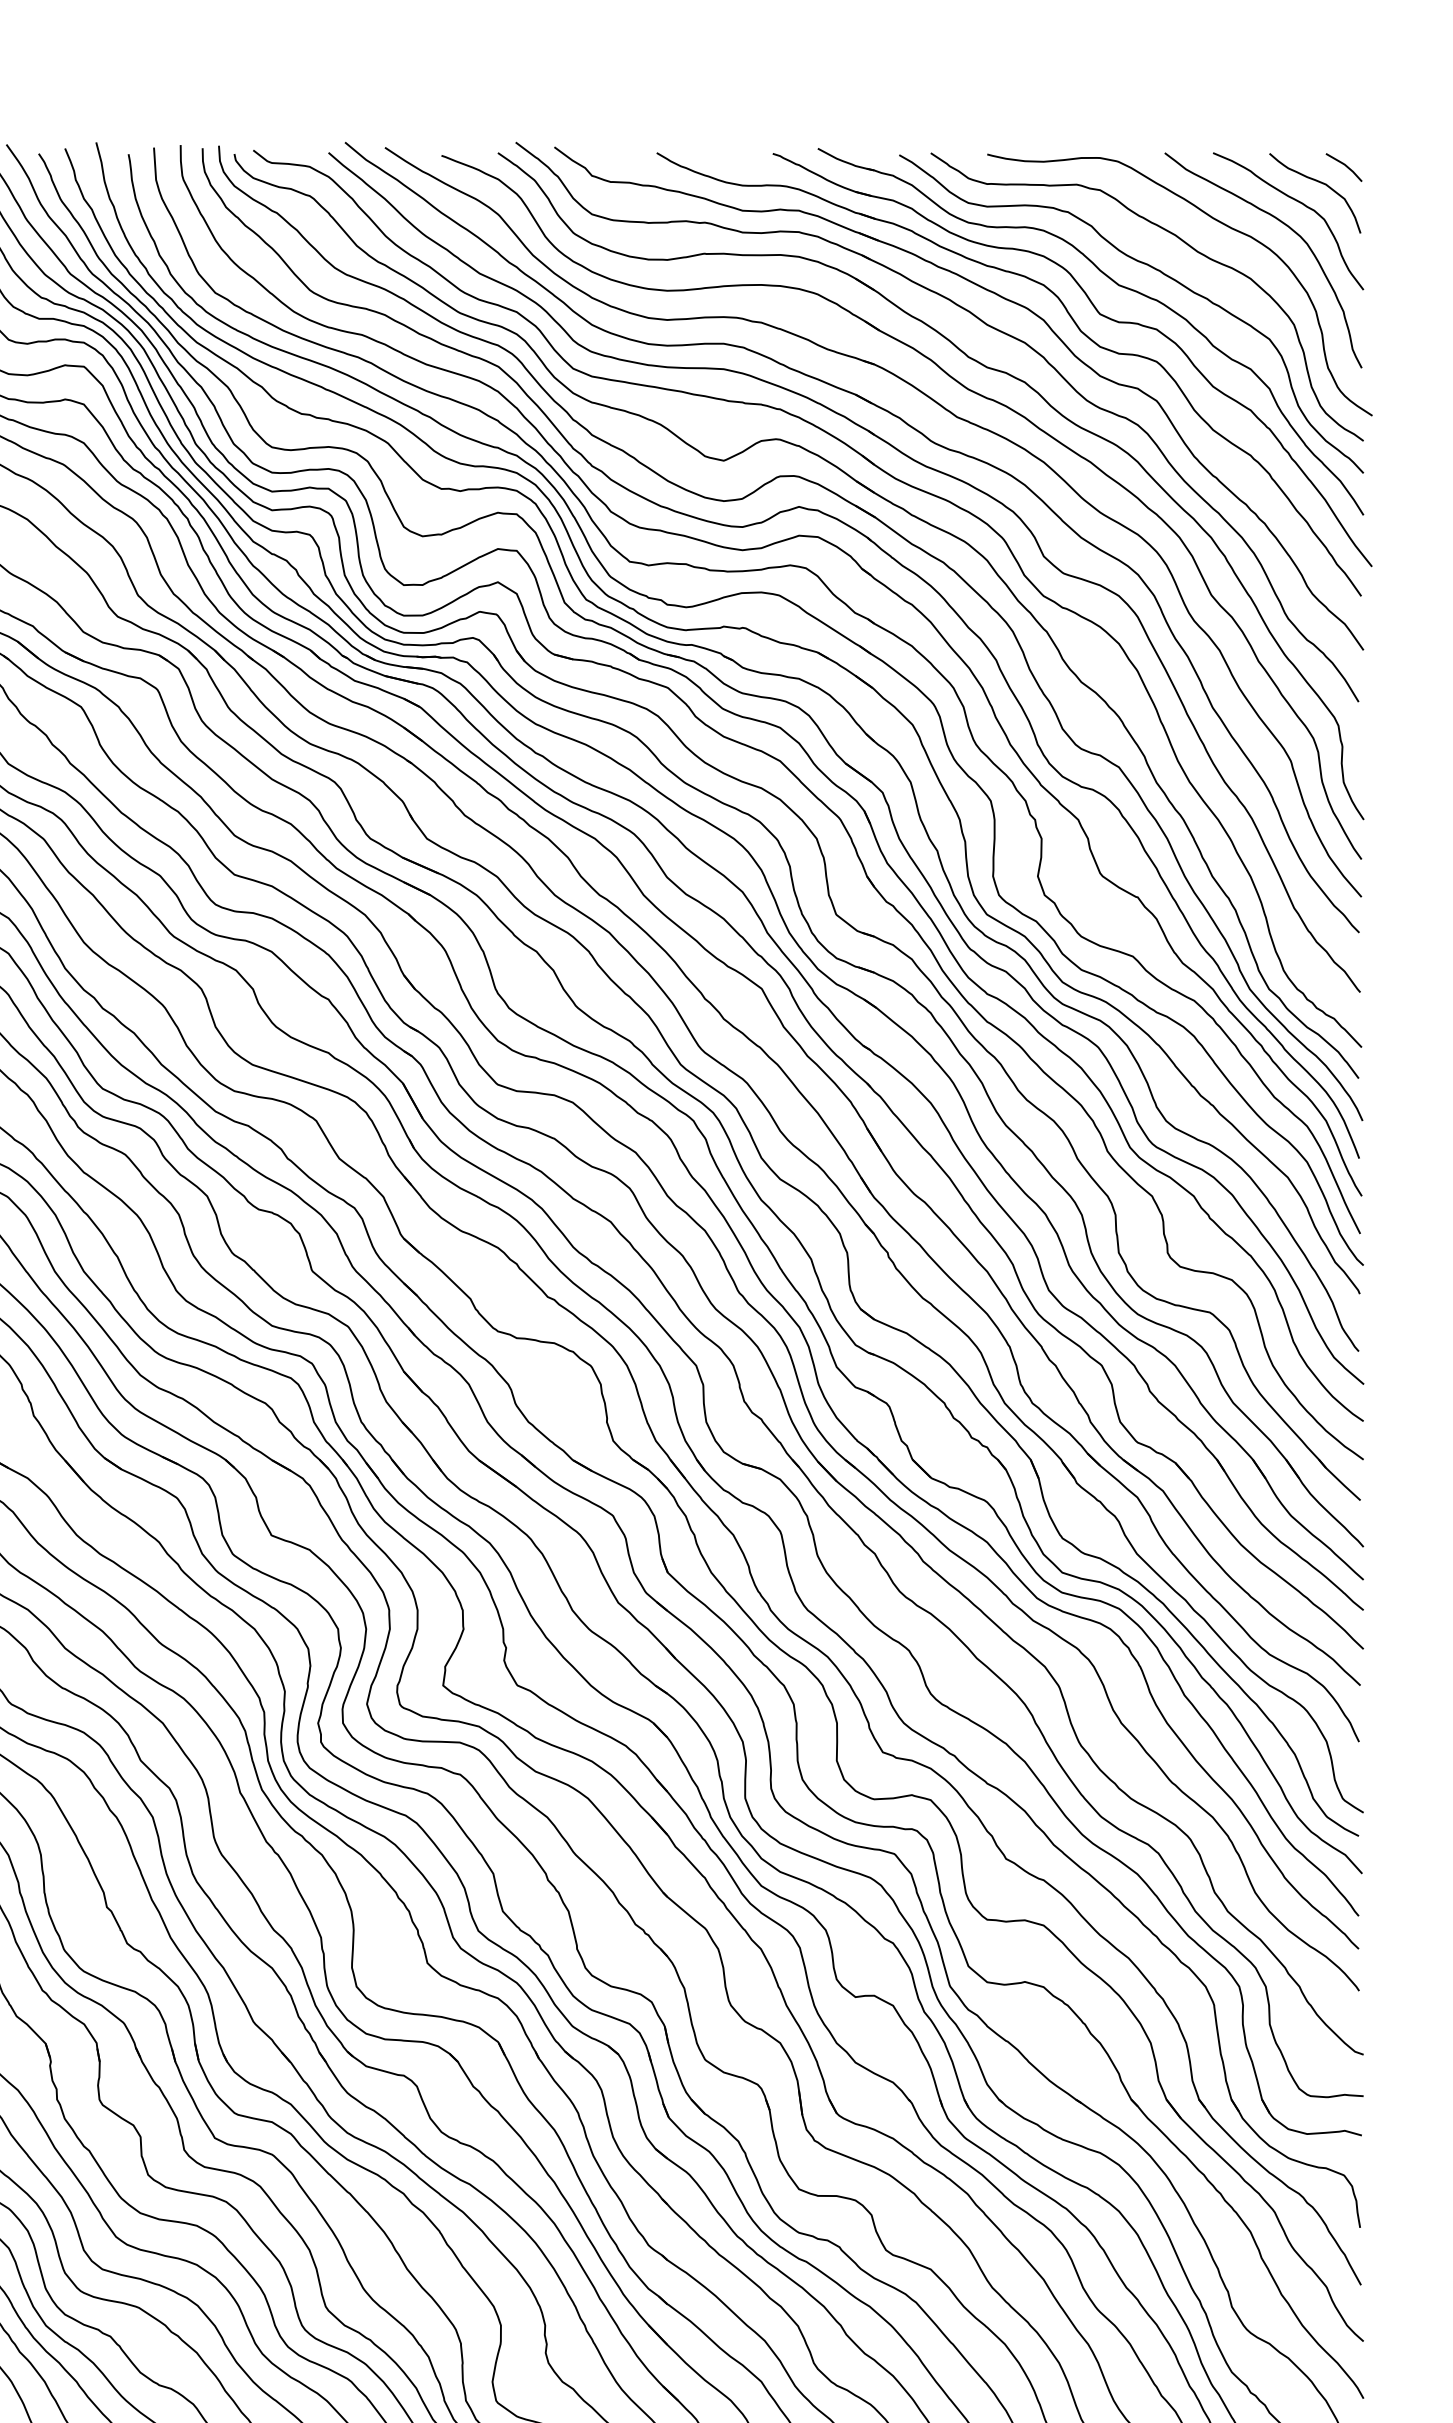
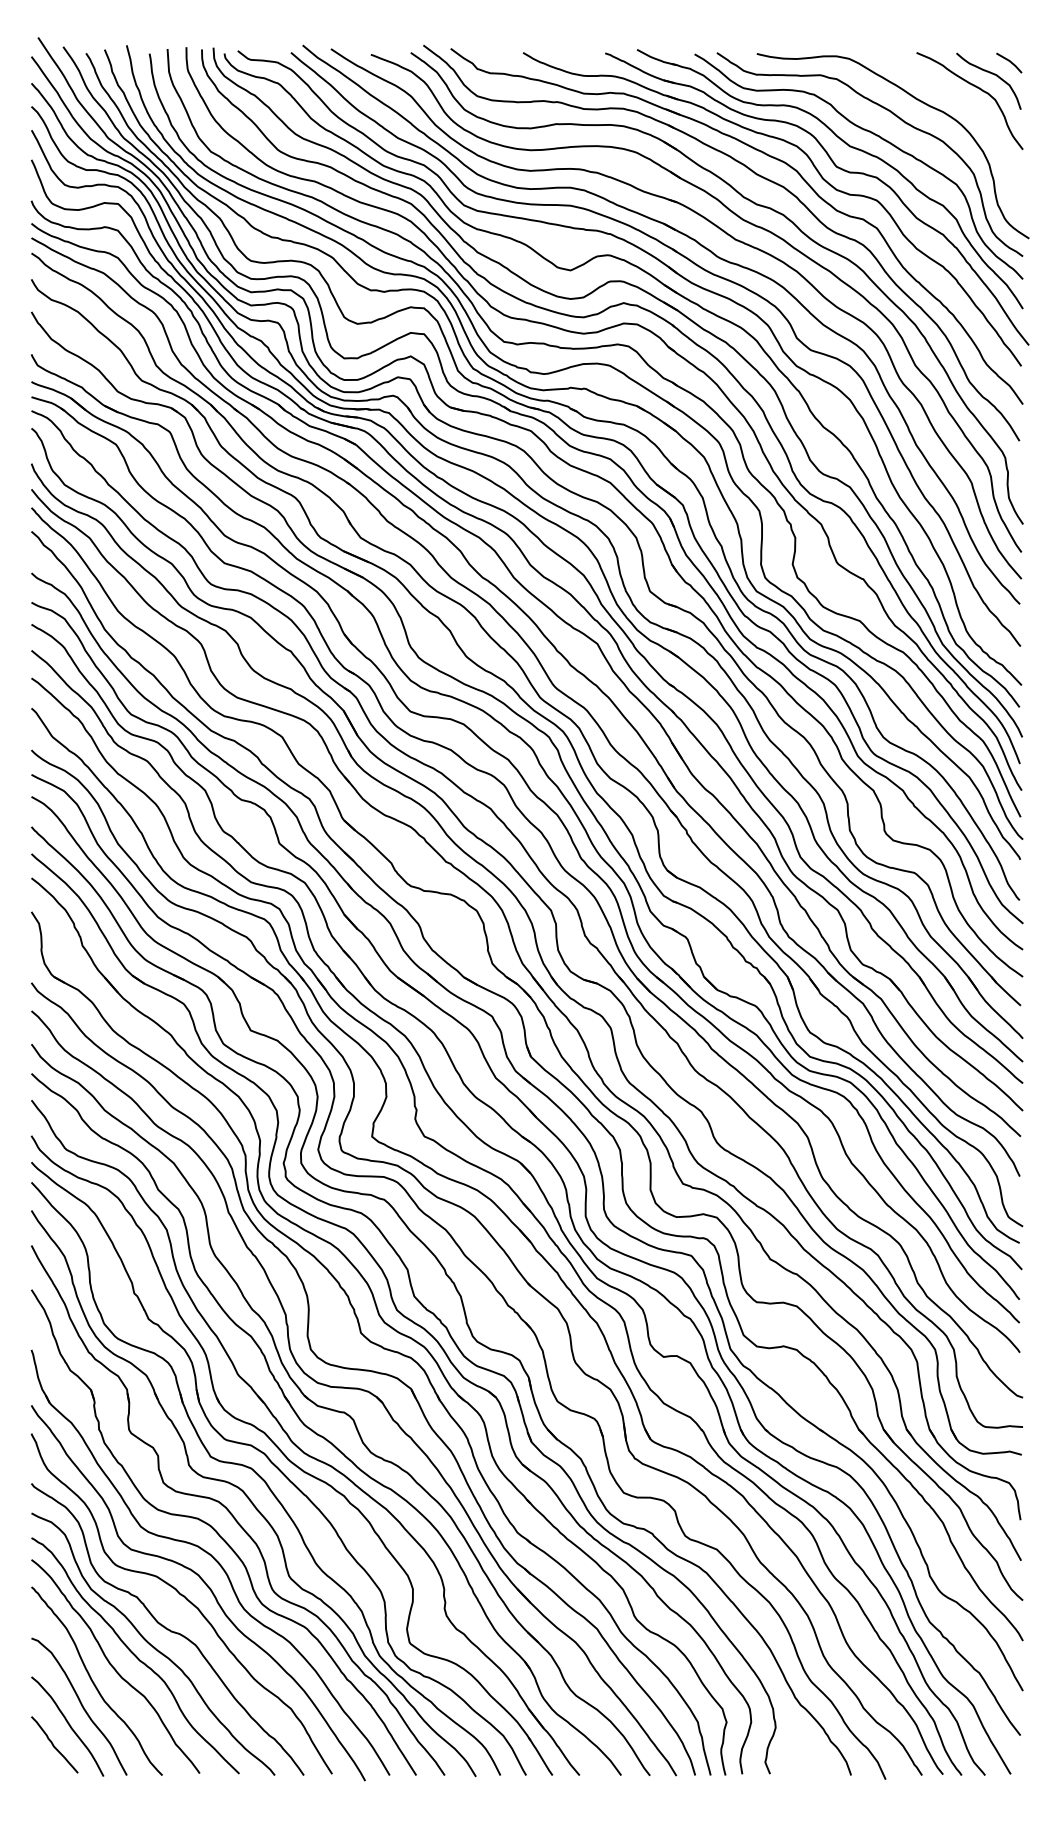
curve: (1292, 231) -> (972, 108), removed

